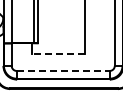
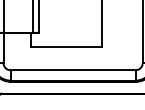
line: (57, 53) -> (65, 46), dashed -> solid
line: (63, 70) -> (73, 69), dashed -> solid

